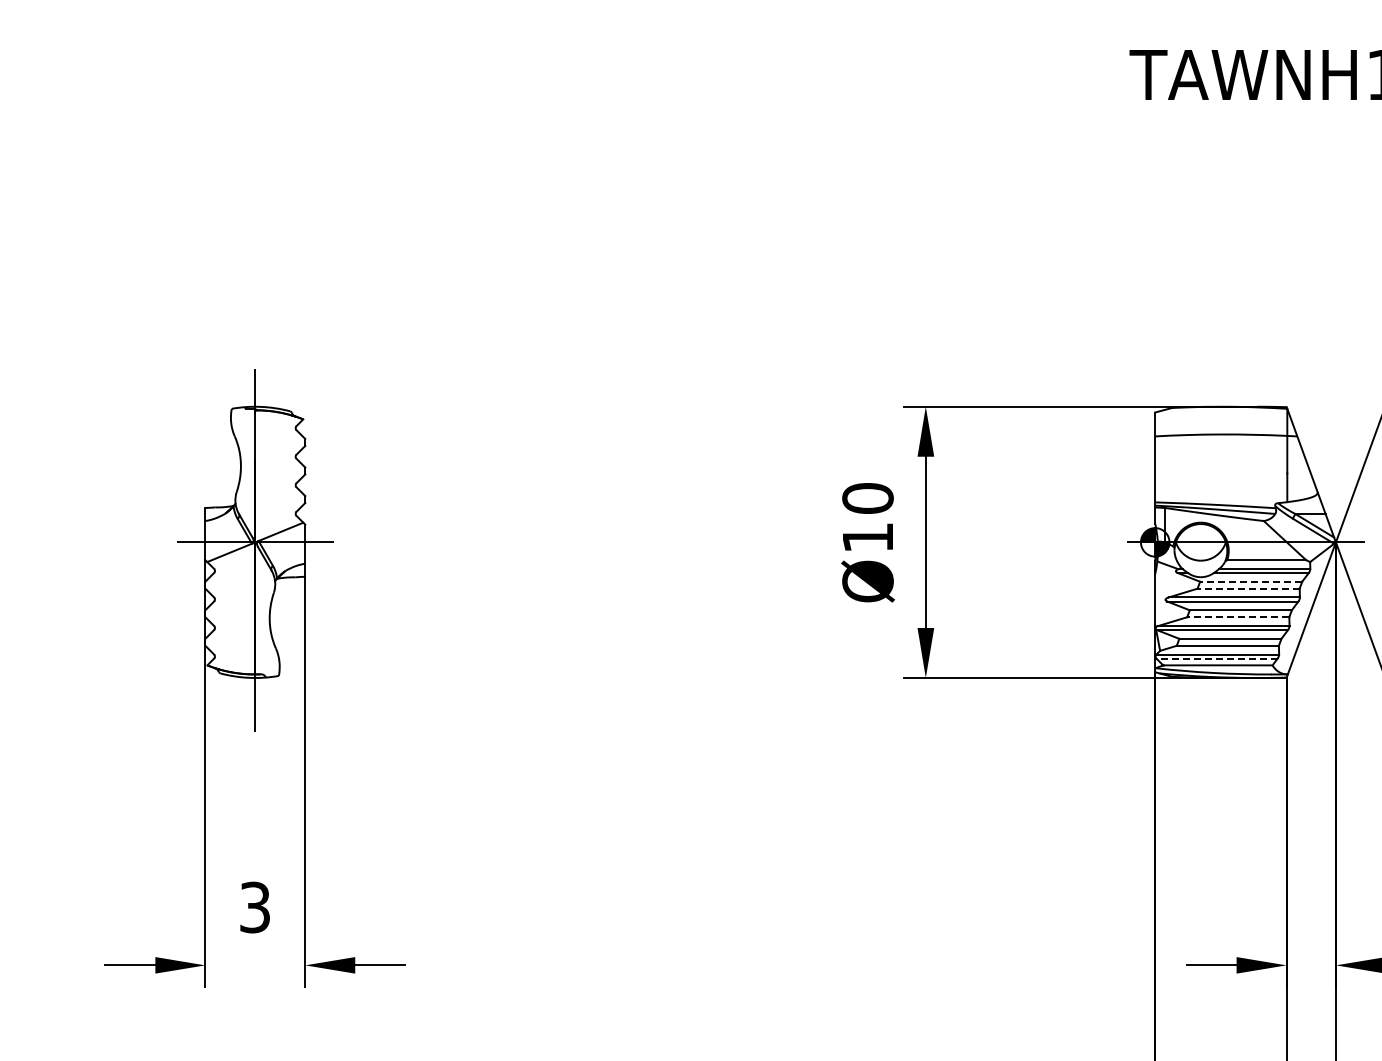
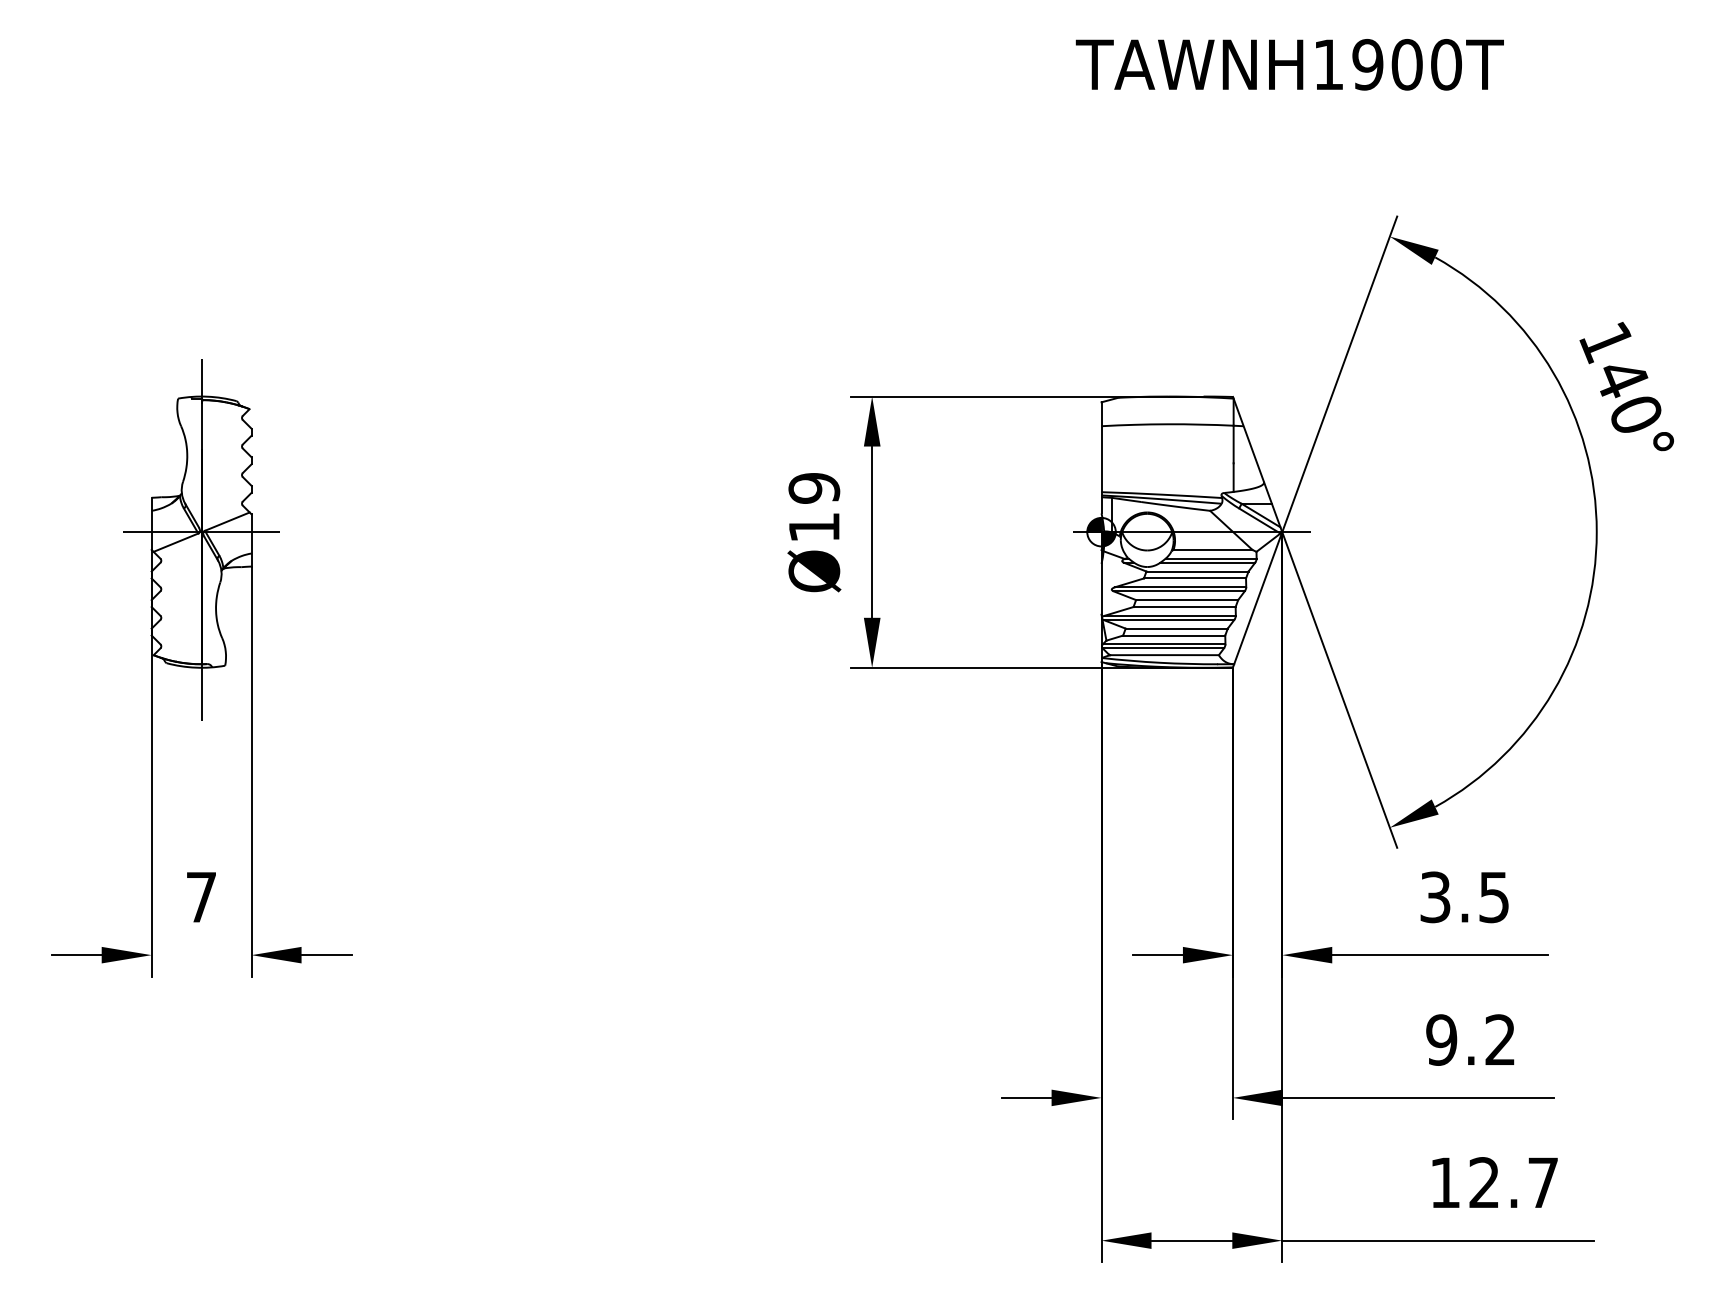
text: (868, 497) -> (814, 487), Ø10 -> Ø19
line: (1251, 581) -> (1197, 571), dashed -> solid
line: (1248, 588) -> (1194, 578), dashed -> solid
line: (1238, 617) -> (1184, 607), dashed -> solid
line: (1217, 658) -> (1163, 648), dashed -> solid
text: (255, 907) -> (201, 897), 3 -> 7

